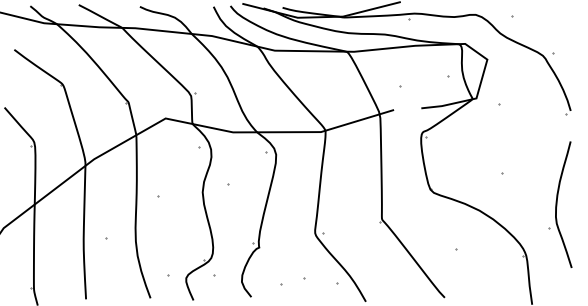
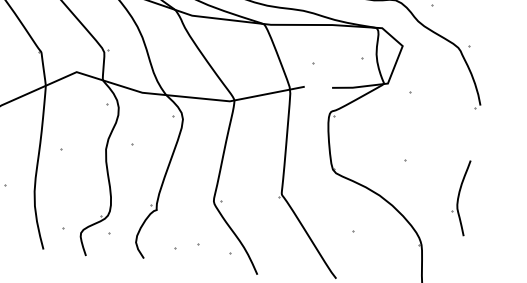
part: (560, 204) -> (460, 197), size x0.6

